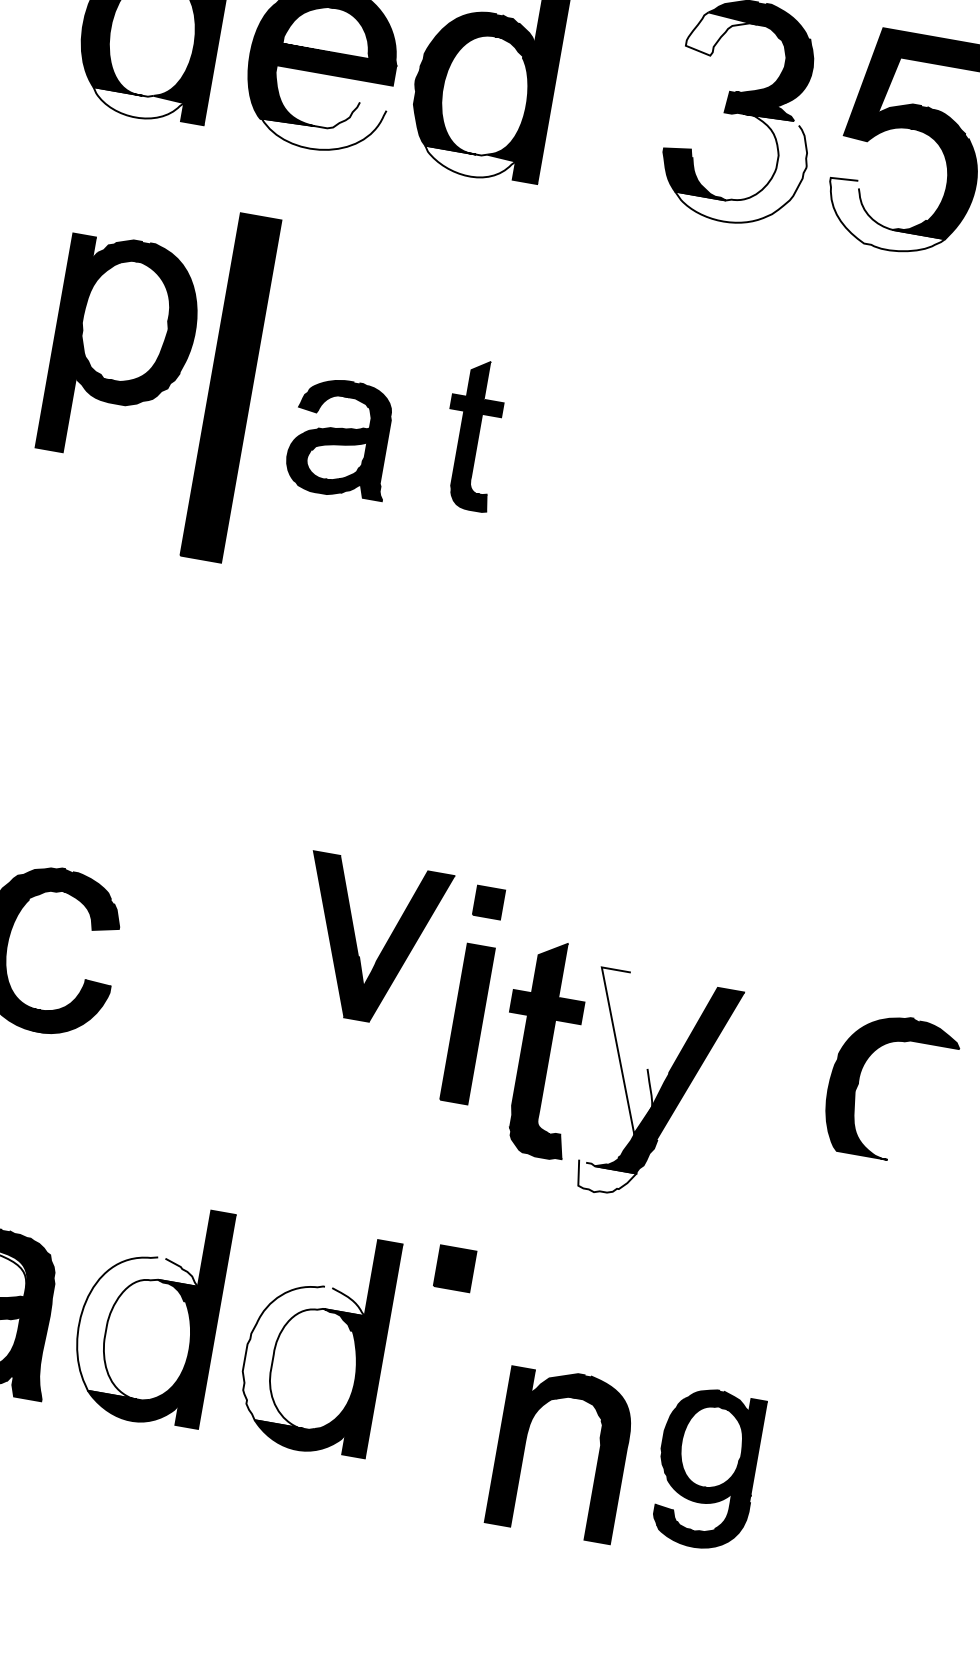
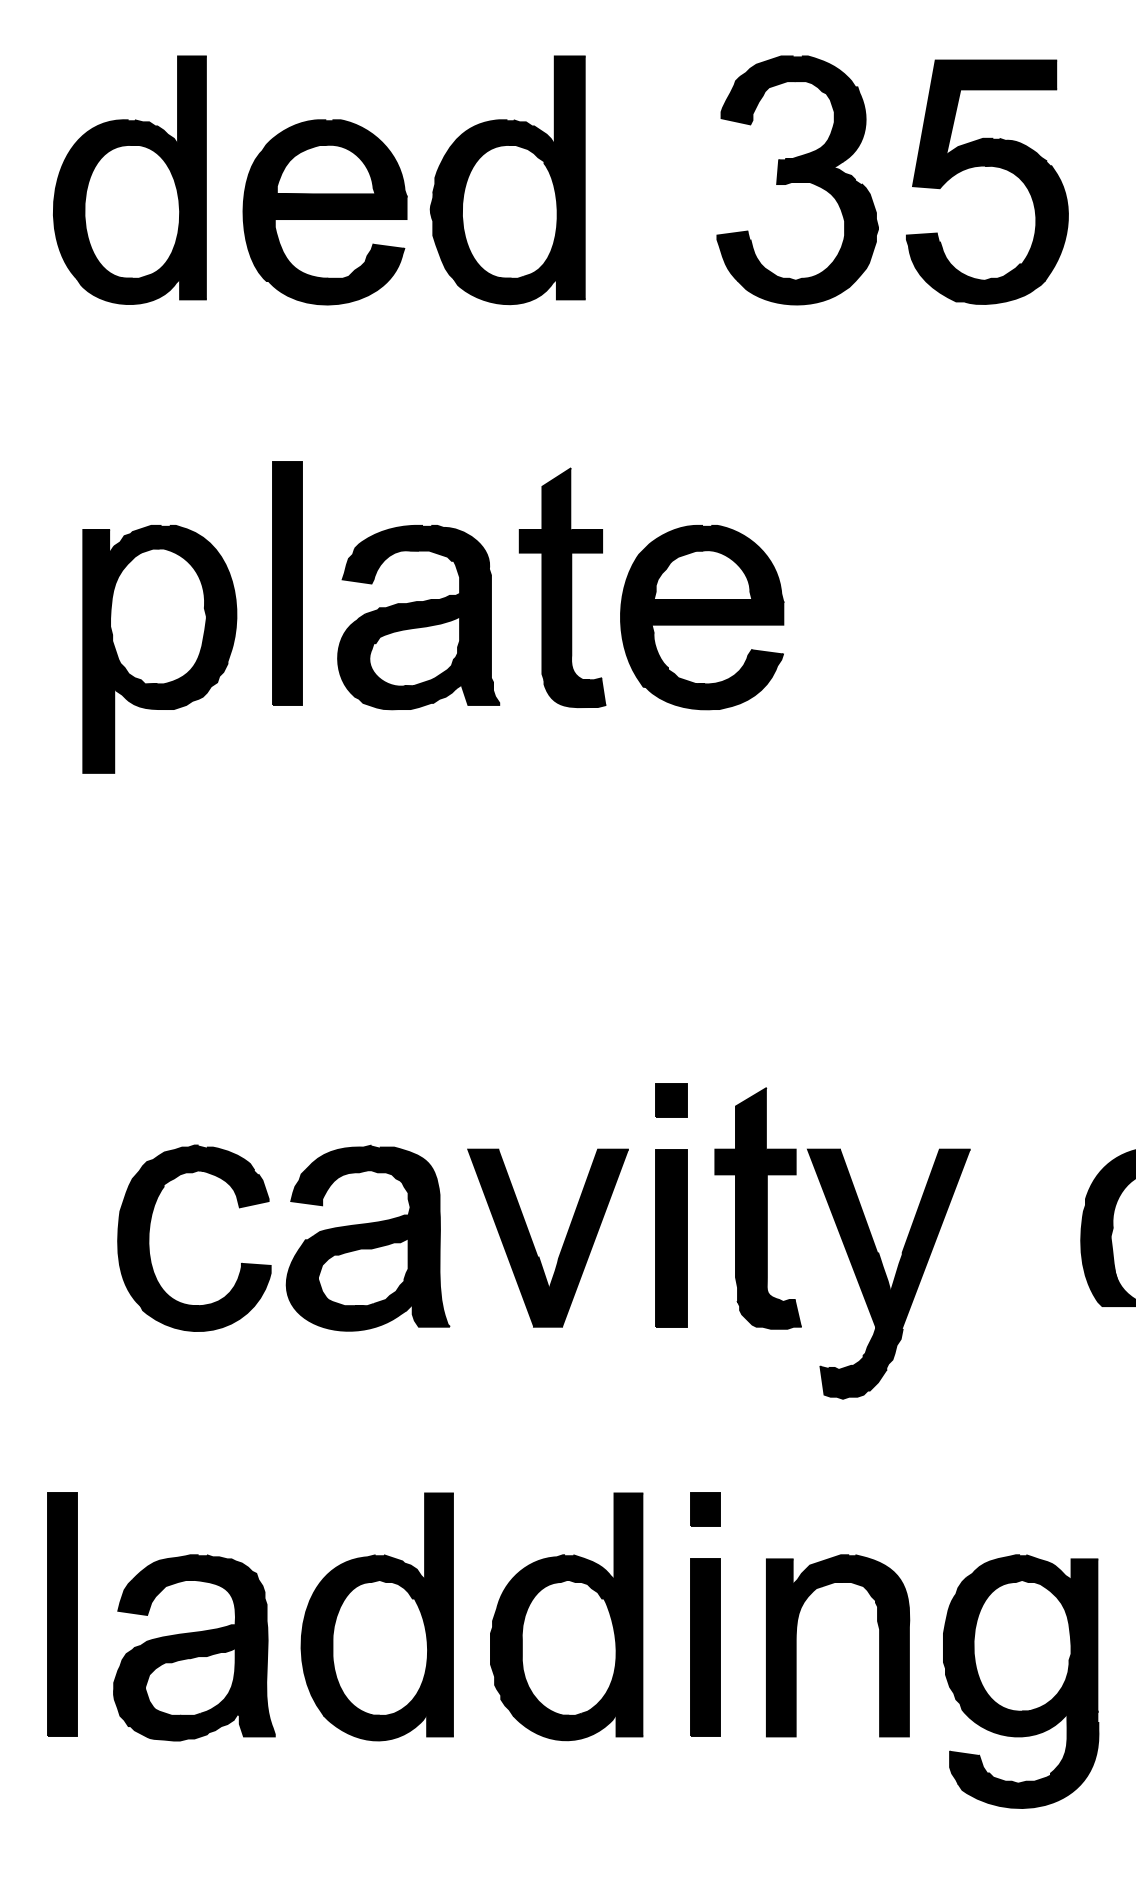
fill: (721, 35) -> (758, 100), added
fill: (136, 105) -> (128, 290), added
fill: (321, 122) -> (335, 273), added
fill: (467, 163) -> (504, 290), added
fill: (743, 167) -> (808, 241), added
fill: (886, 217) -> (975, 268), added
part: (121, 350) -> (159, 649), moved
part: (231, 388) -> (287, 583), size x0.62
part: (472, 434) -> (562, 587), size x1.43
part: (341, 438) -> (418, 617), size x1.43
part: (591, 482) -> (702, 617), added
part: (356, 943) -> (533, 1242), moved
part: (200, 976) -> (367, 1237), added
part: (541, 1048) -> (757, 1208), moved
fill: (624, 1051) -> (849, 1237), added
fill: (605, 1178) -> (853, 1381), added
part: (455, 1268) -> (705, 1509), size x0.71
fill: (135, 1326) -> (363, 1635), added
fill: (301, 1355) -> (552, 1635), added
part: (434, 1389) -> (705, 1647), added
part: (598, 1459) -> (879, 1645), moved
part: (707, 1468) -> (1021, 1681), size x1.43

